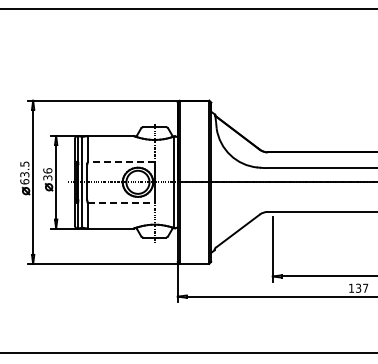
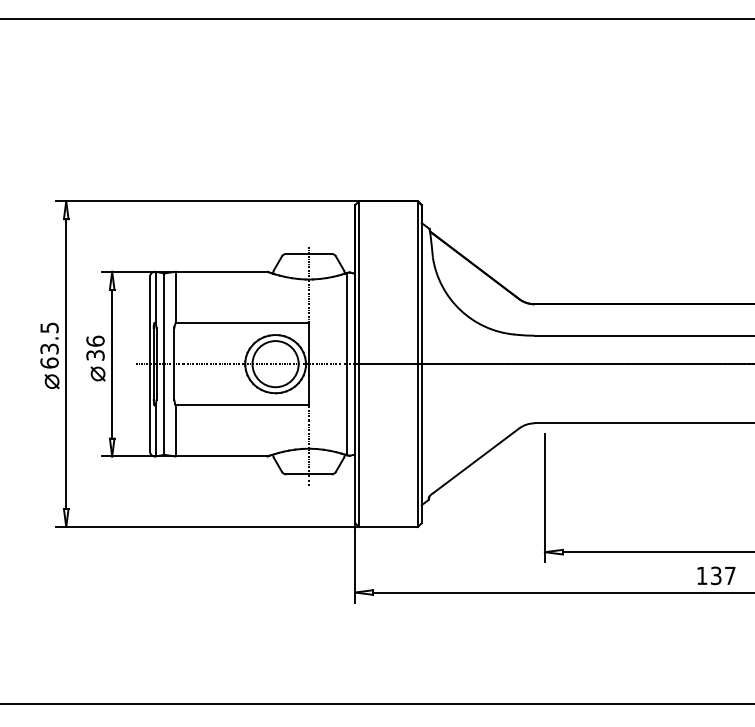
line: (120, 161) -> (240, 322), dashed -> solid
line: (121, 202) -> (242, 404), dashed -> solid

